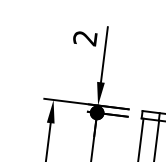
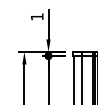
text: (84, 37) -> (36, 16), 2 -> 1

